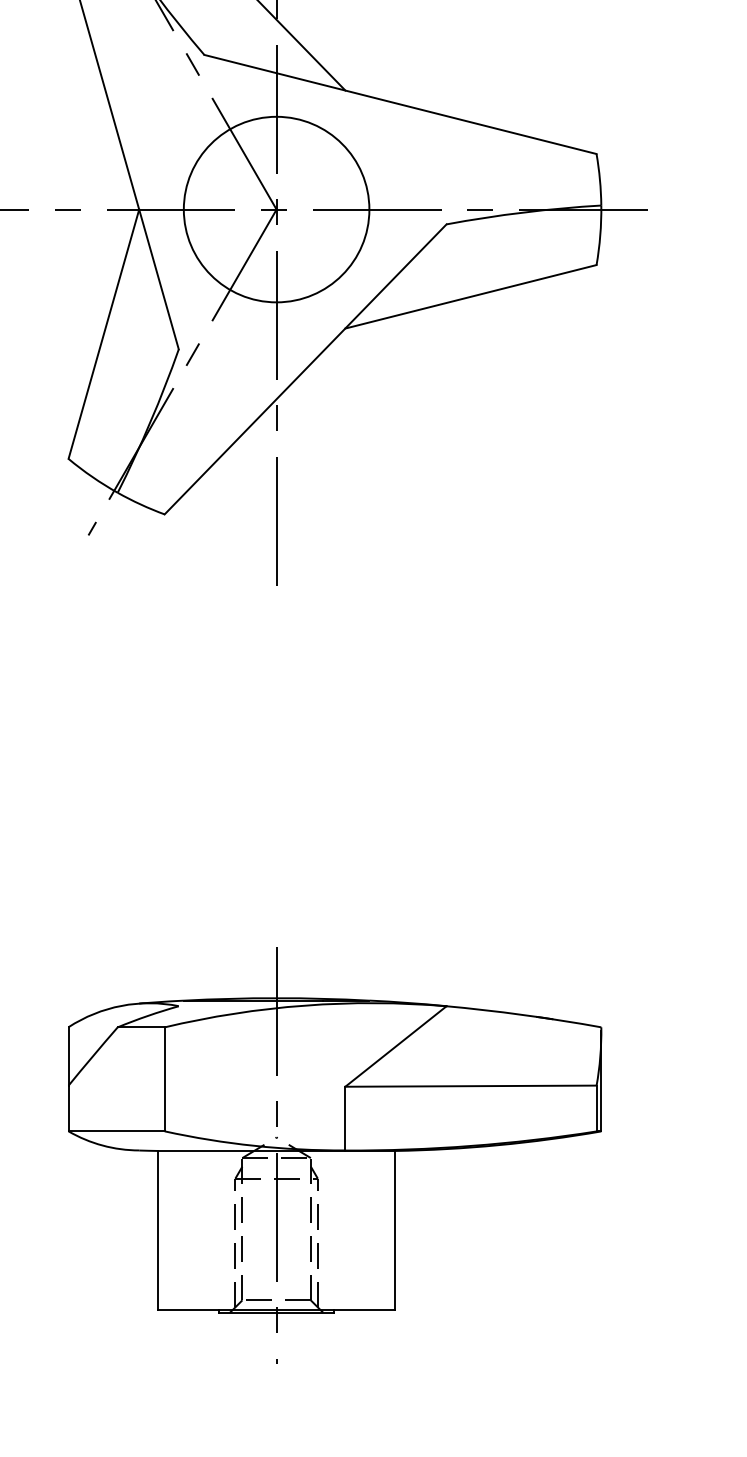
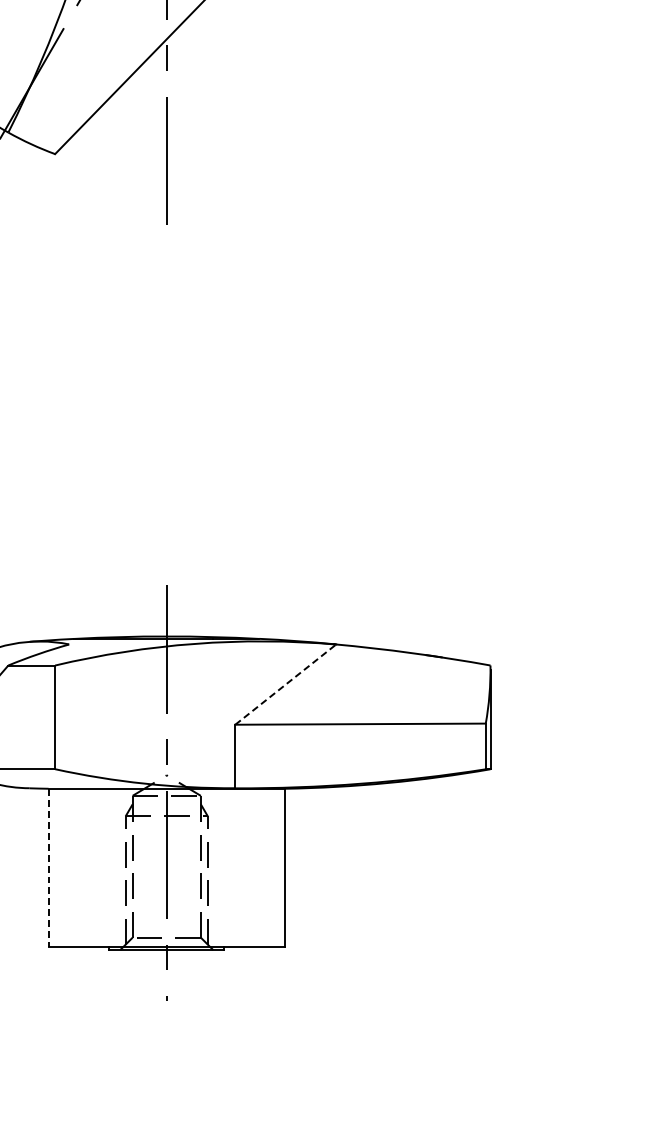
line: (395, 1046) -> (285, 684), solid -> dashed
line: (158, 1230) -> (48, 868), solid -> dashed

